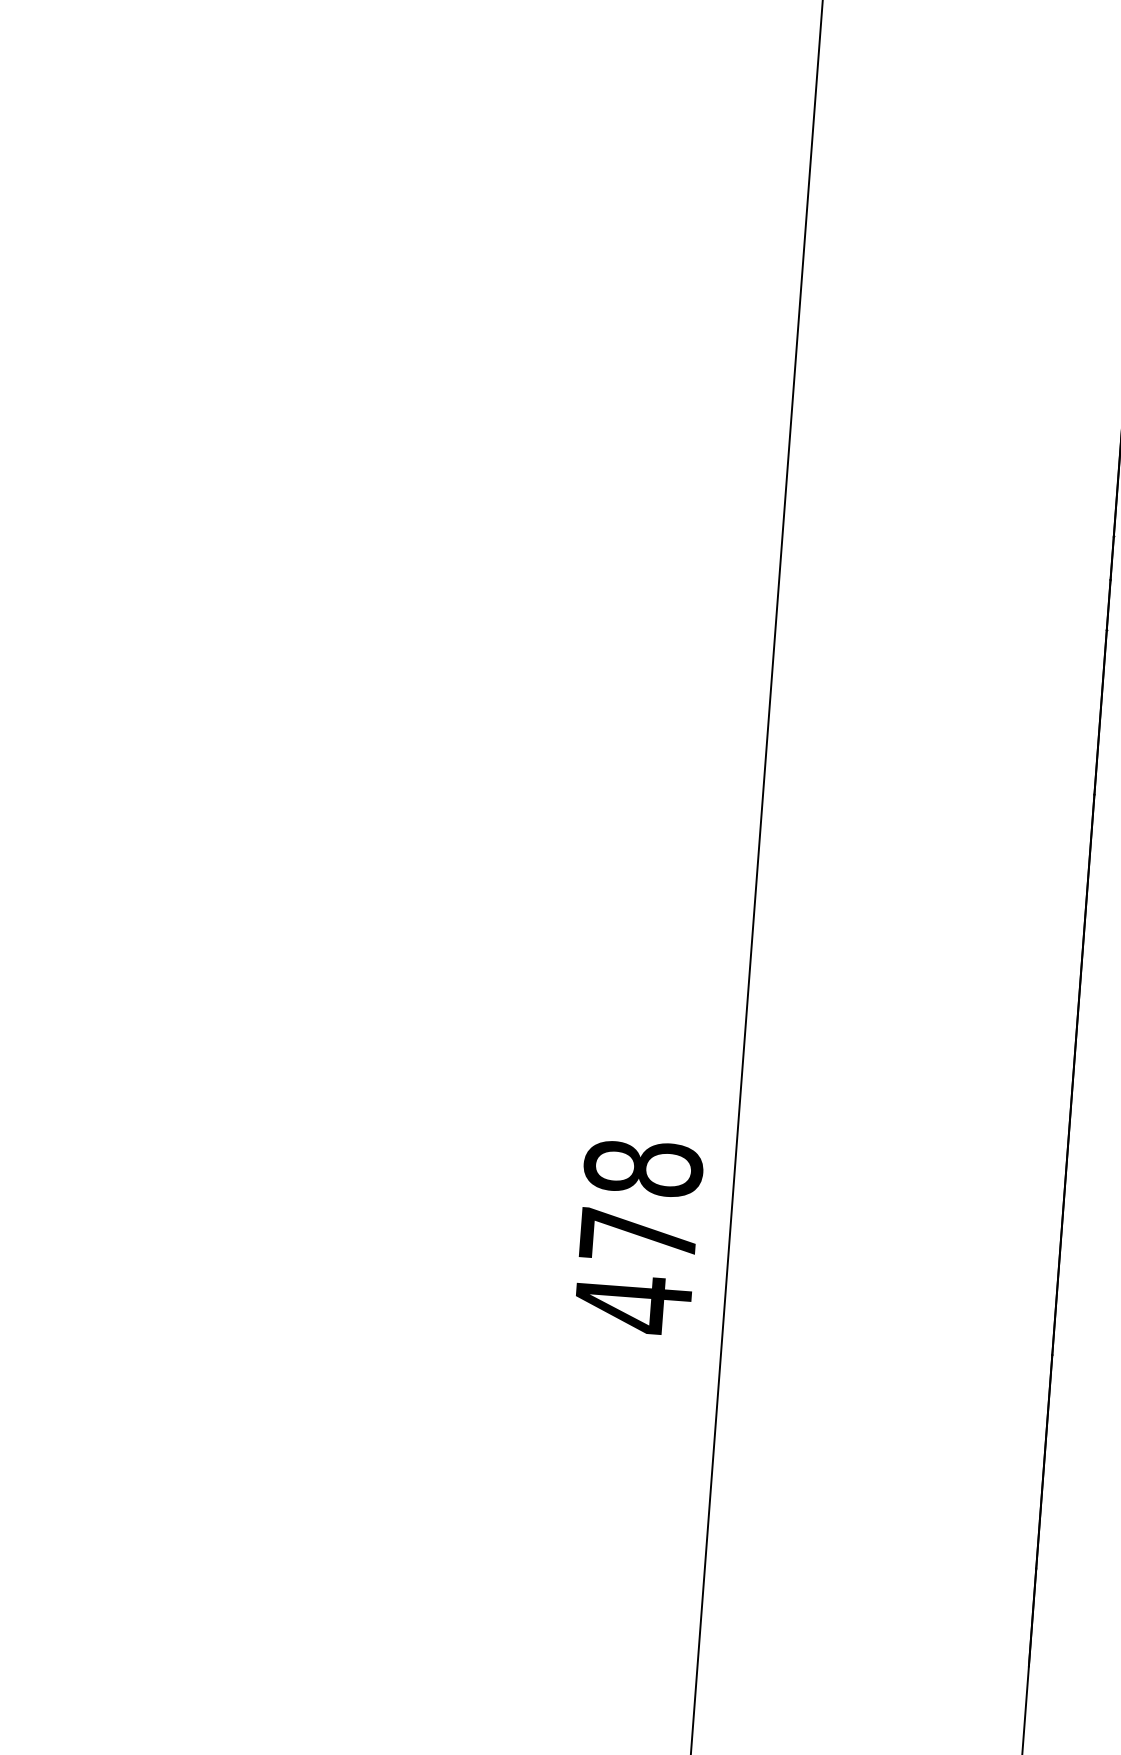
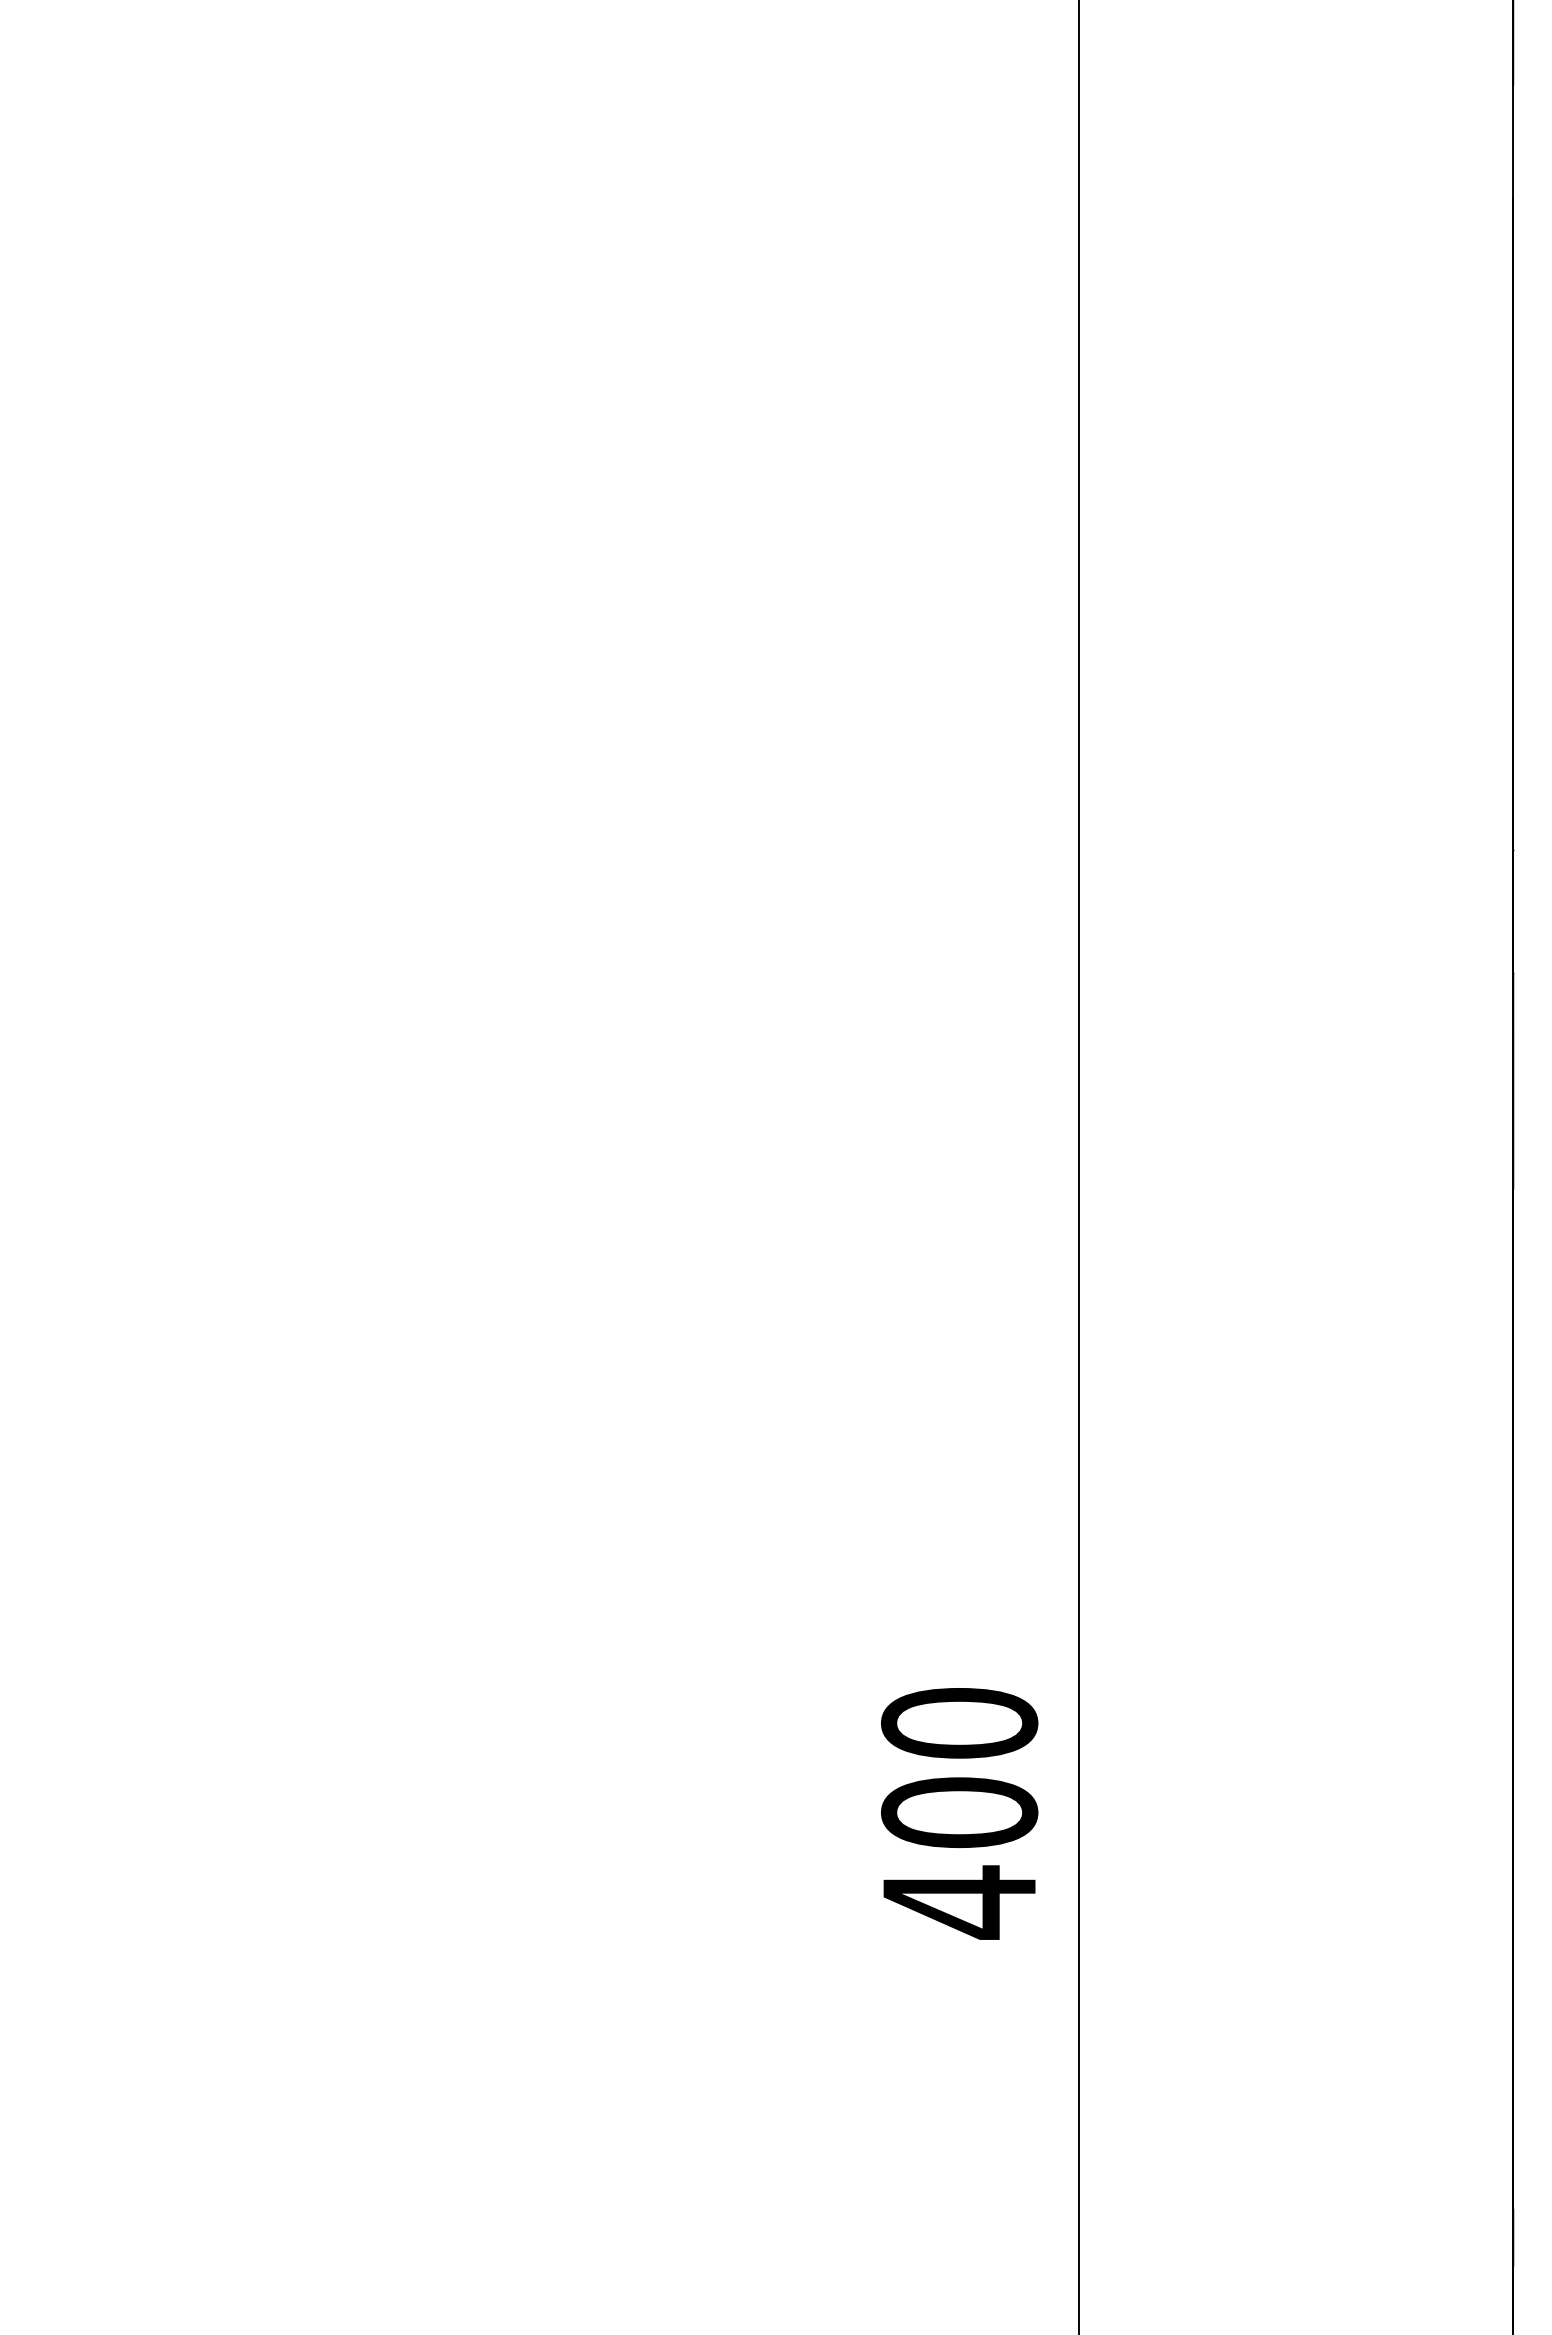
text: (640, 1202) -> (959, 1768), 478 -> 400

